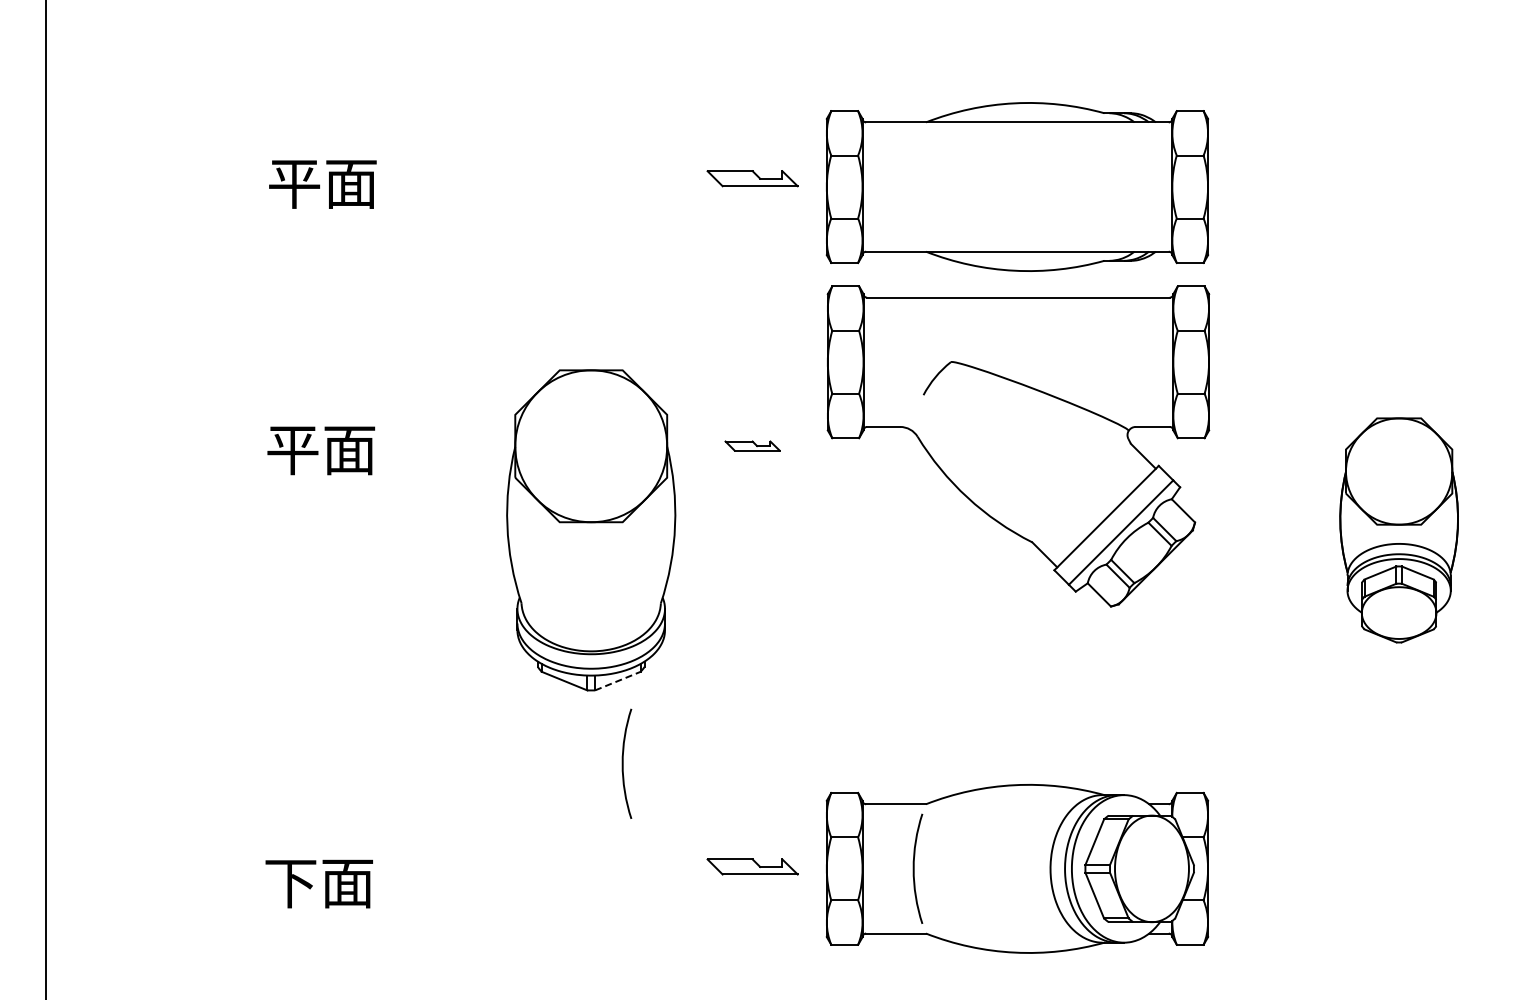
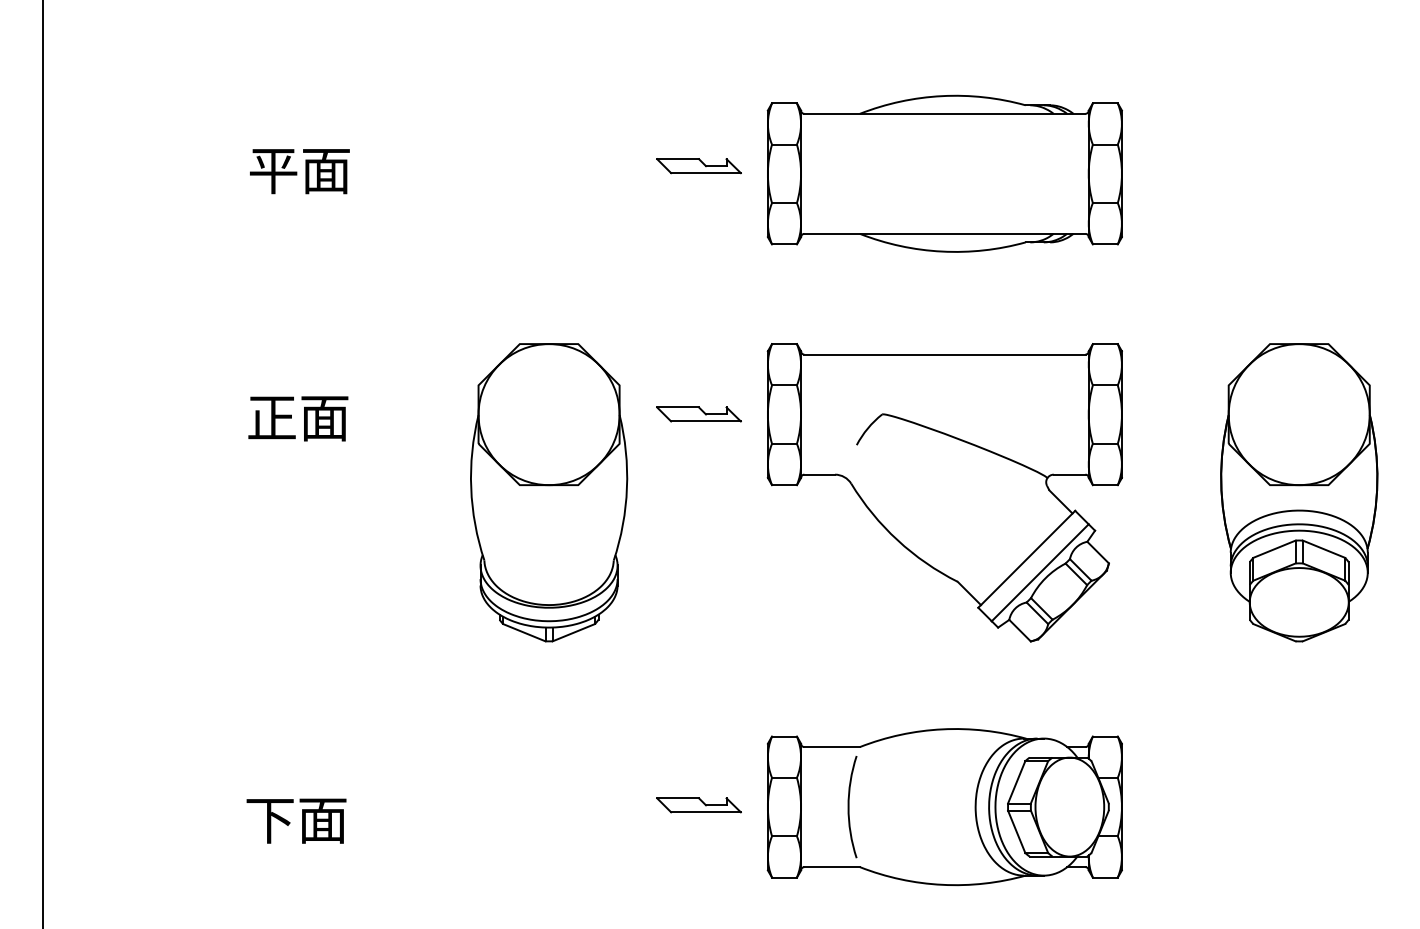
part: (752, 445) -> (698, 413), size x1.67
part: (1018, 446) -> (944, 492), moved
text: (292, 450) -> (271, 418), 平面 -> 正面
part: (1399, 530) -> (1299, 492), size x1.43
line: (617, 681) -> (573, 633), dashed -> solid
arc: (623, 763) -> (579, 709), removed

